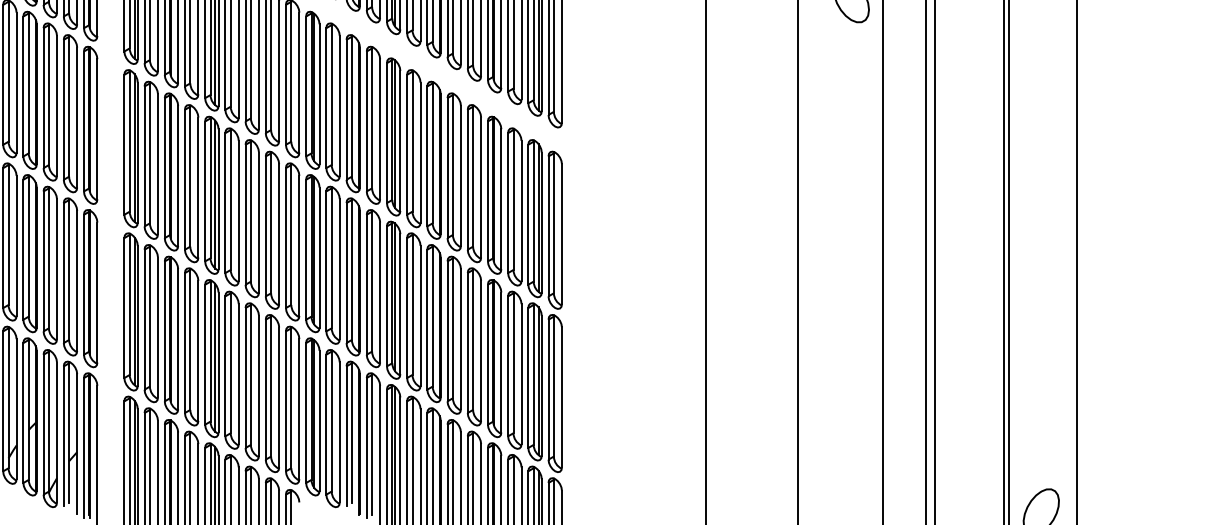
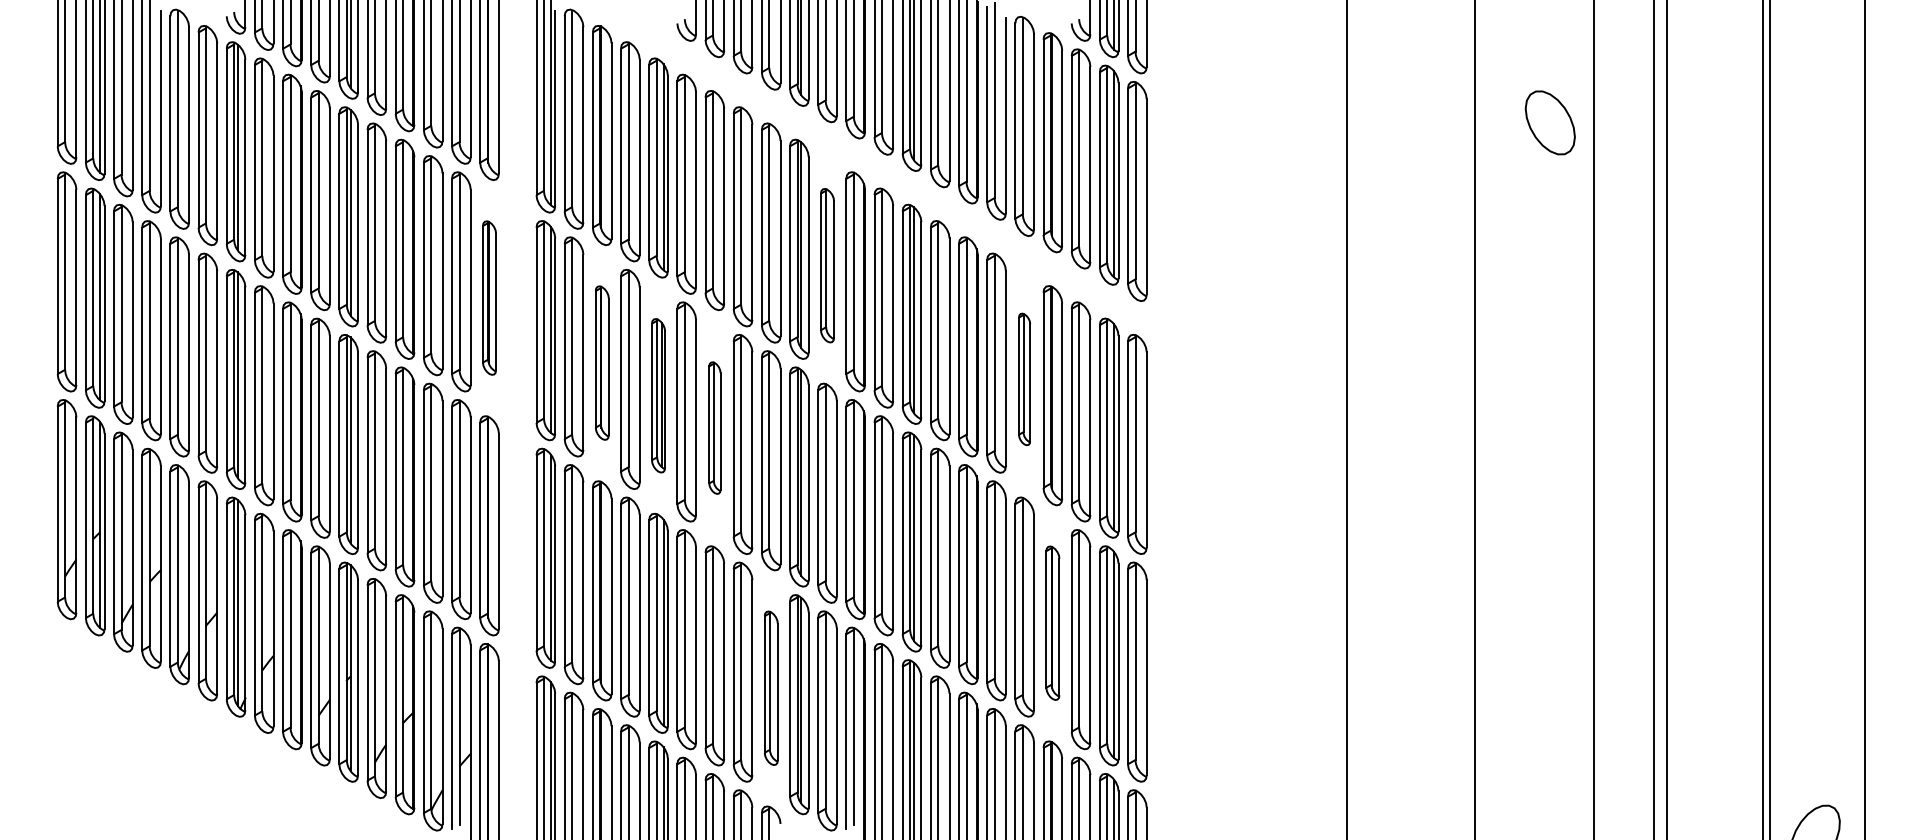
part: (333, 101) -> (827, 265), size x0.7
part: (90, 124) -> (489, 297), size x0.7
part: (171, 171) -> (602, 362), size x0.7
part: (474, 183) -> (1024, 379), size x0.6
part: (211, 195) -> (658, 395), size x0.7
part: (252, 218) -> (714, 427), size x0.6
part: (494, 357) -> (1052, 622), size x0.7
part: (292, 404) -> (771, 687), size x0.7

